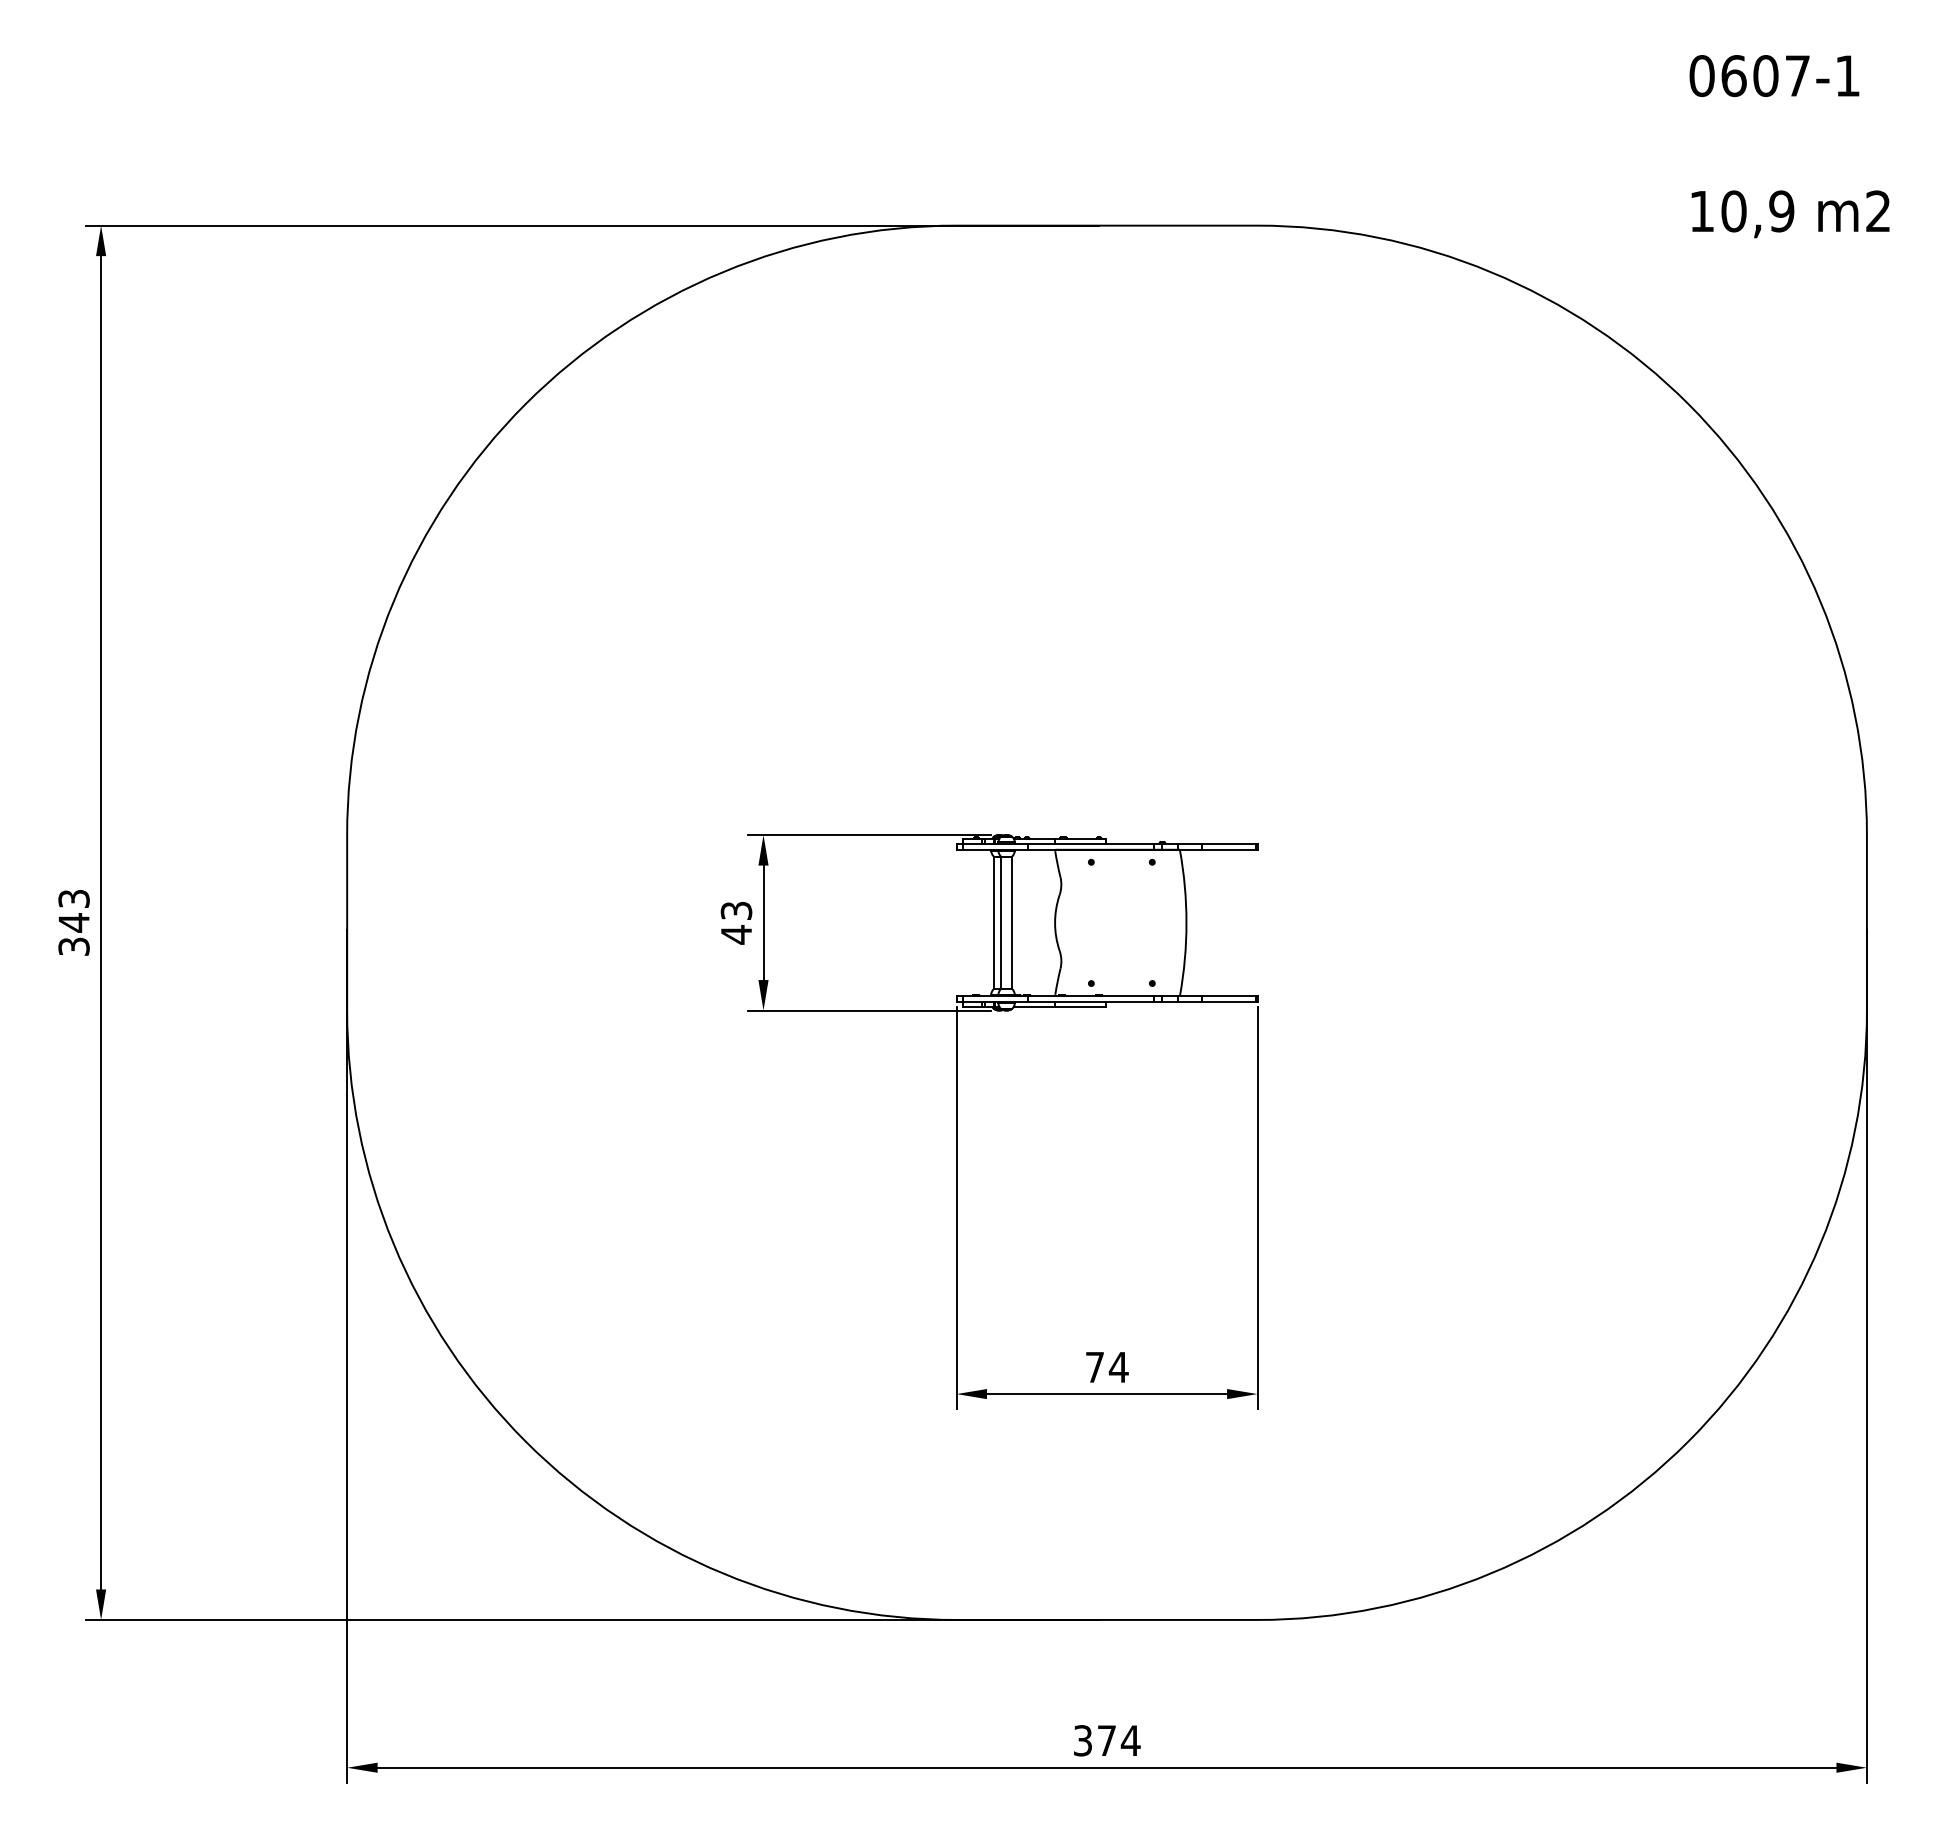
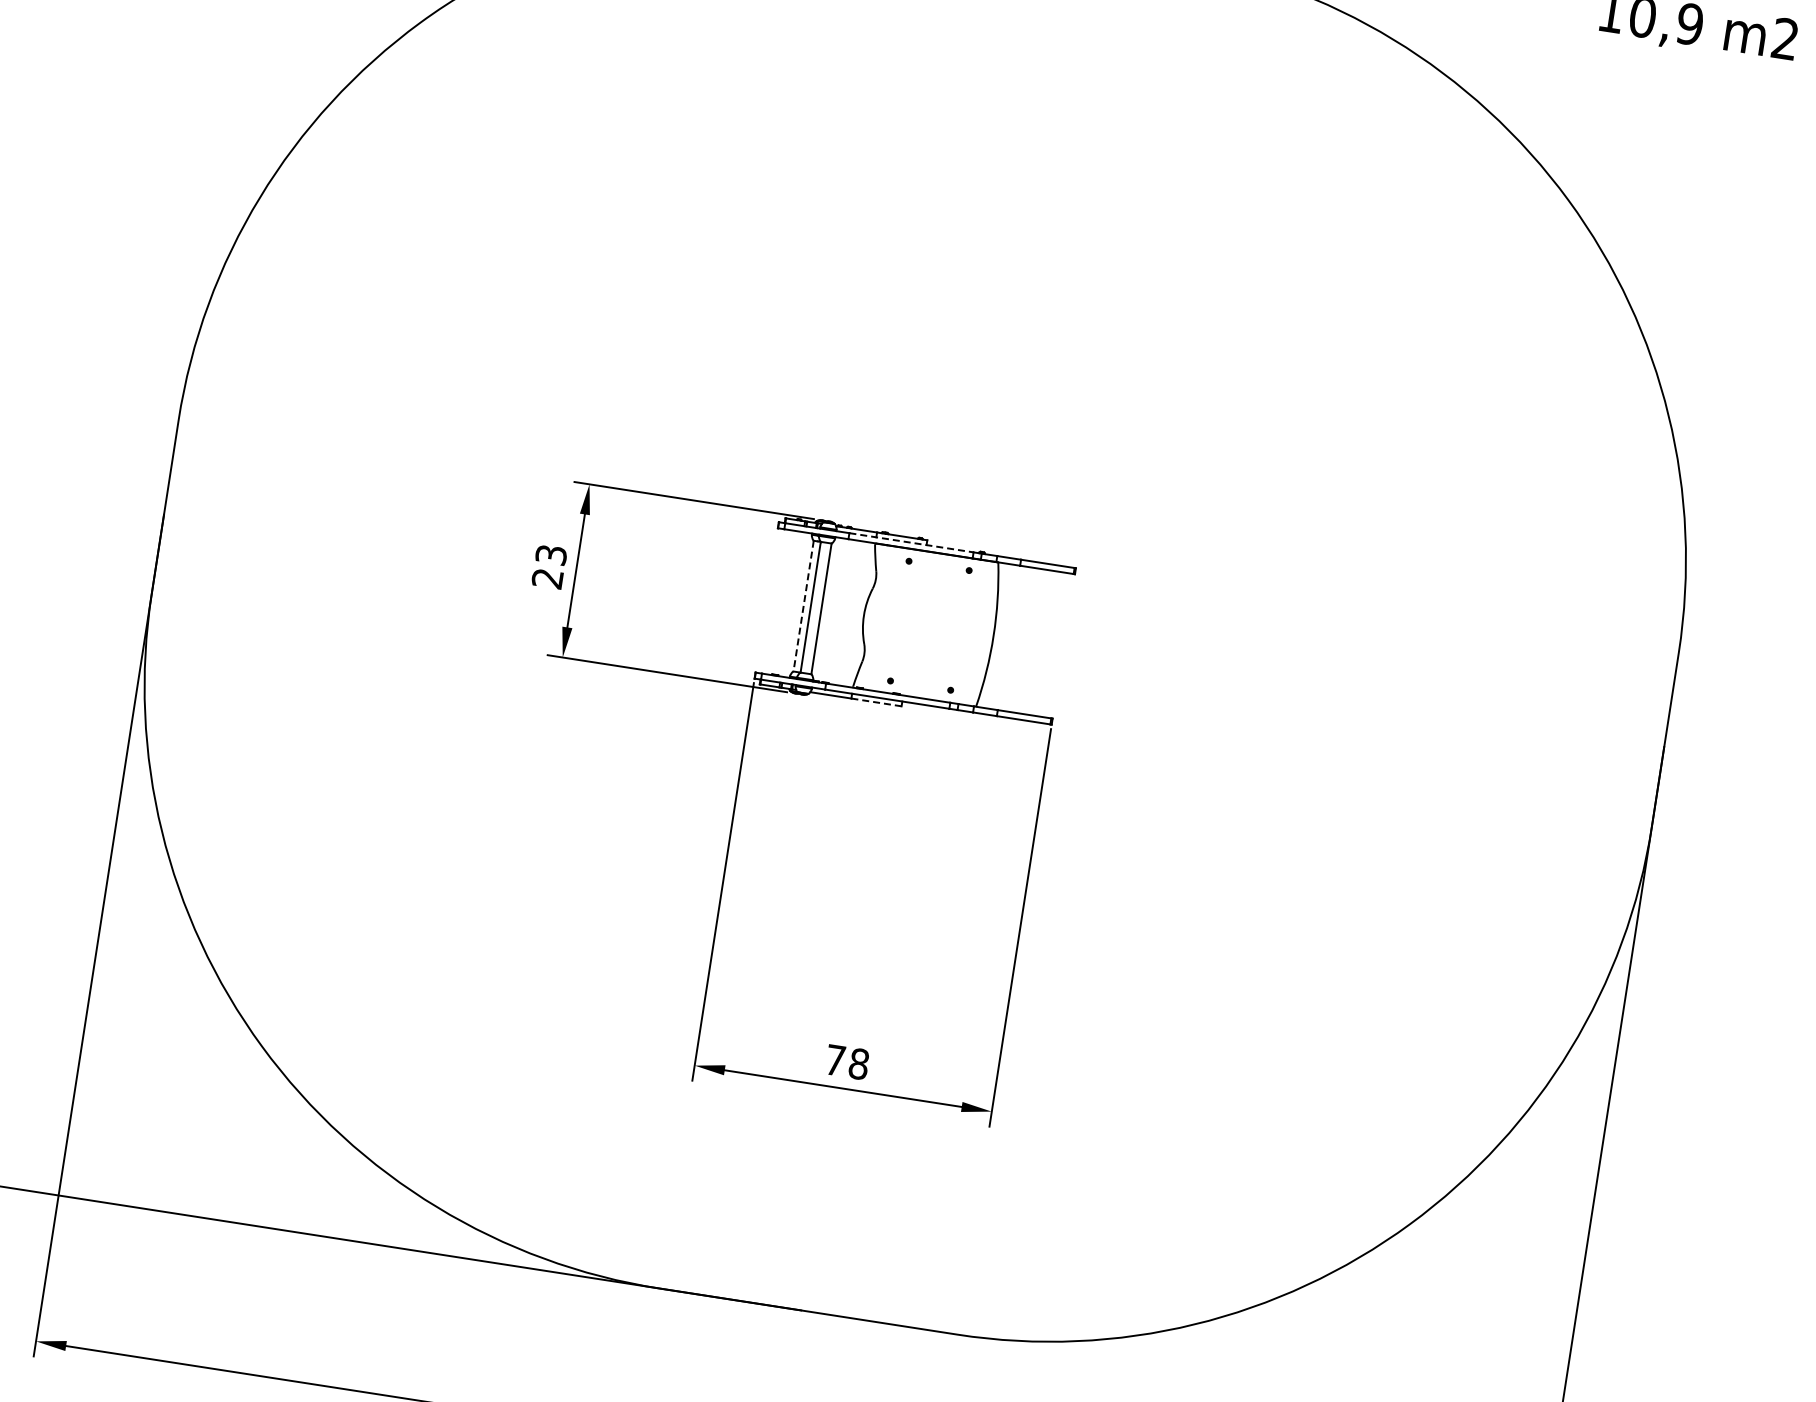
line: (1090, 843) -> (911, 542), solid -> dashed
line: (993, 923) -> (803, 606), solid -> dashed
text: (735, 934) -> (546, 578), 43 -> 23
line: (1081, 1006) -> (877, 702), solid -> dashed
text: (1118, 1367) -> (858, 1064), 74 -> 78

